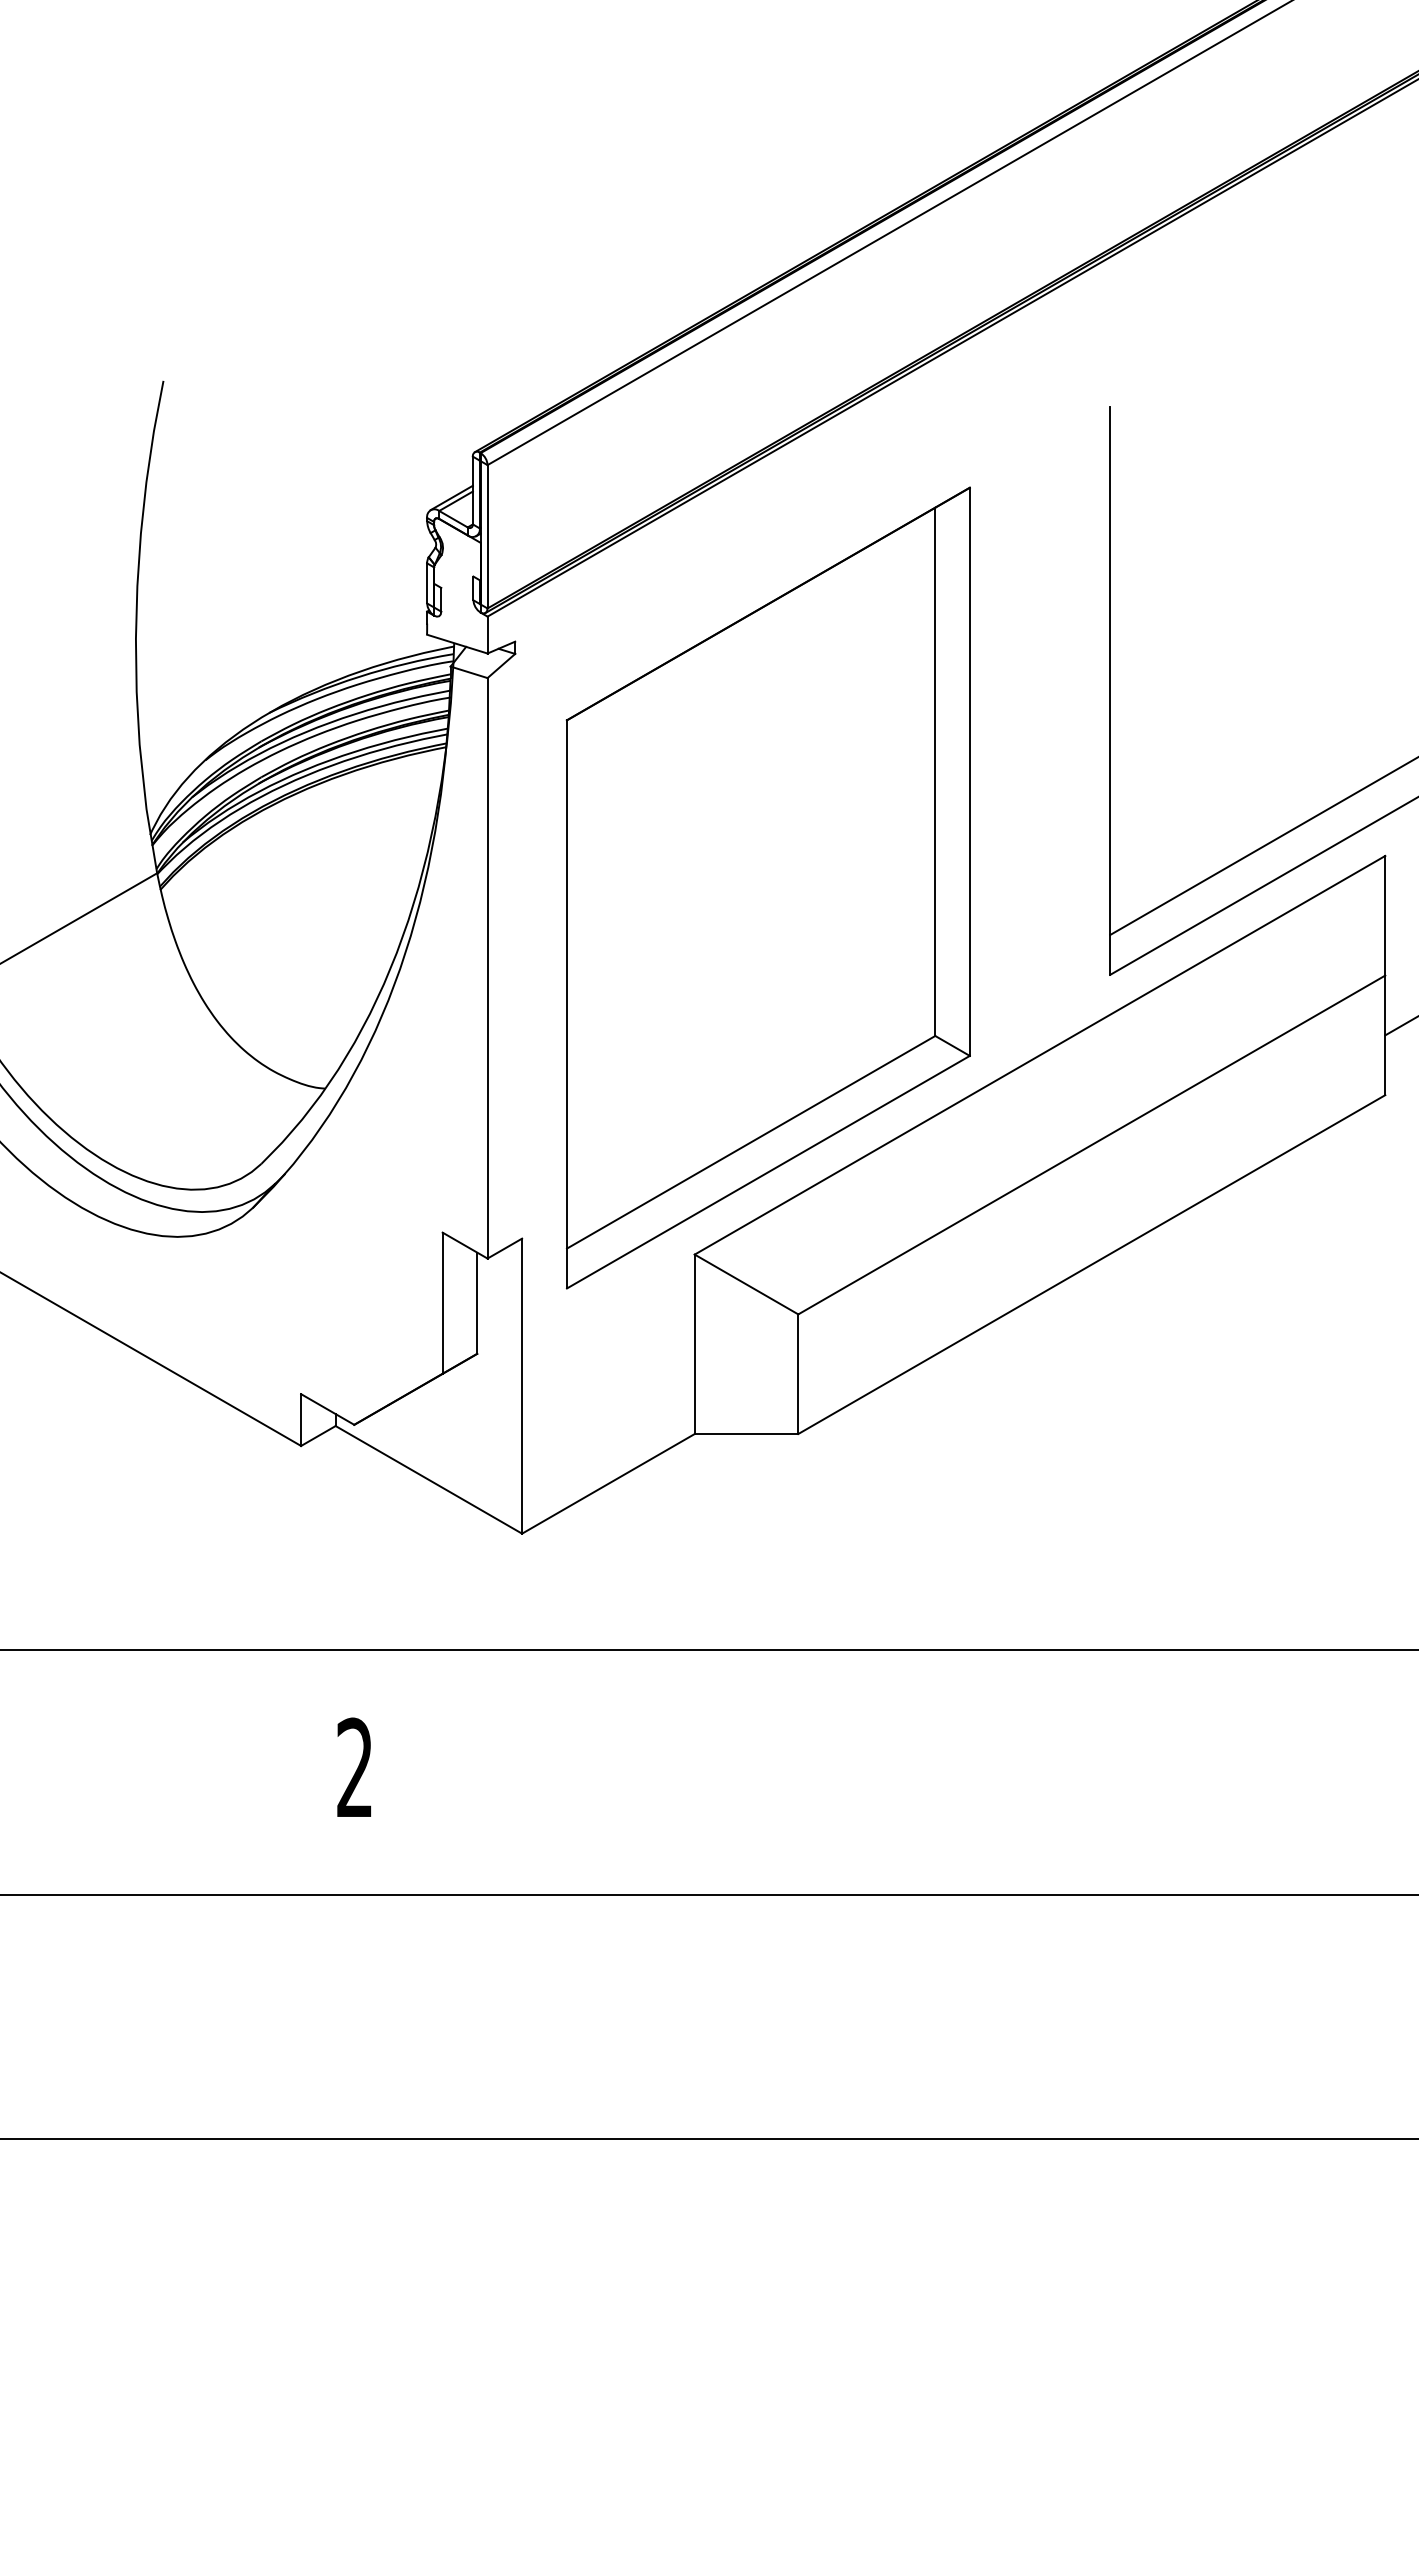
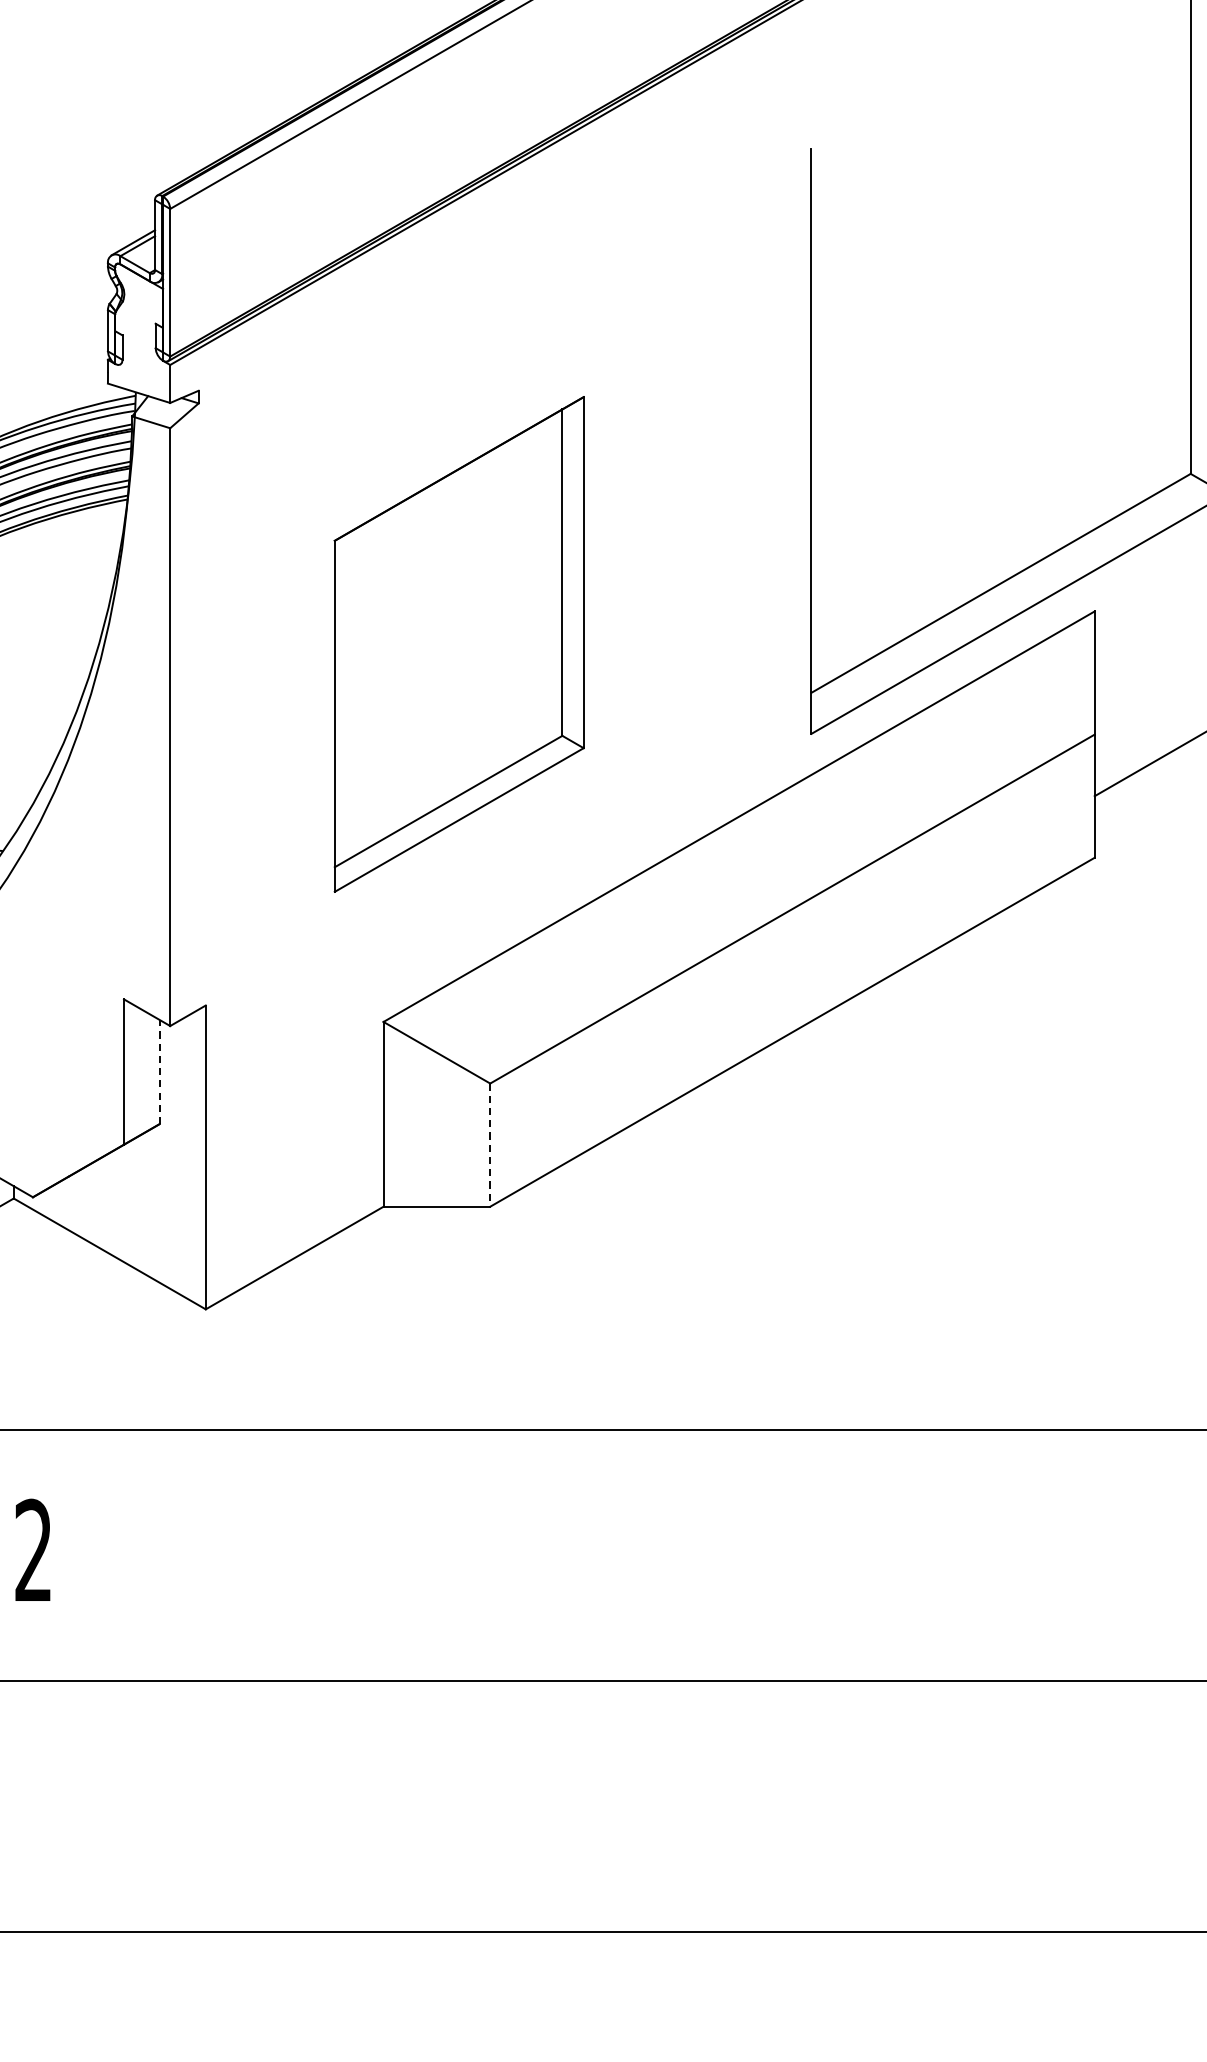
part: (767, 887) -> (458, 643), size x0.6
line: (477, 1303) -> (159, 1072), solid -> dashed
line: (798, 1374) -> (490, 1145), solid -> dashed

